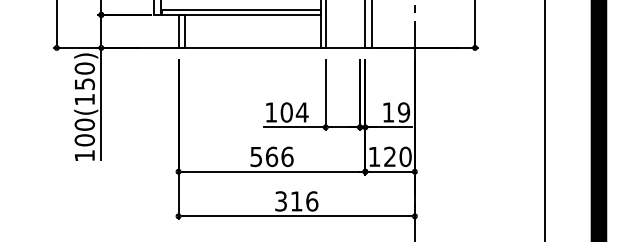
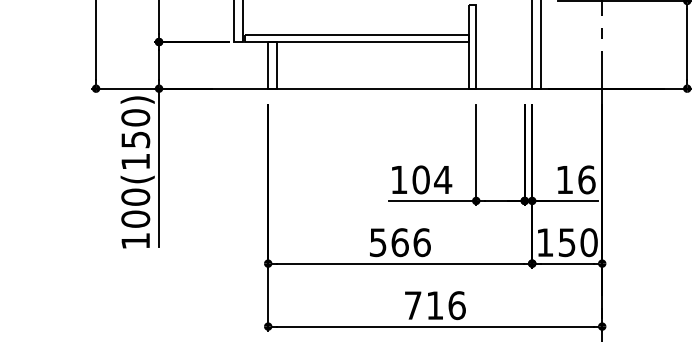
text: (403, 112) -> (586, 179), 19 -> 16
text: (389, 156) -> (566, 242), 120 -> 150
text: (280, 201) -> (412, 305), 316 -> 716

